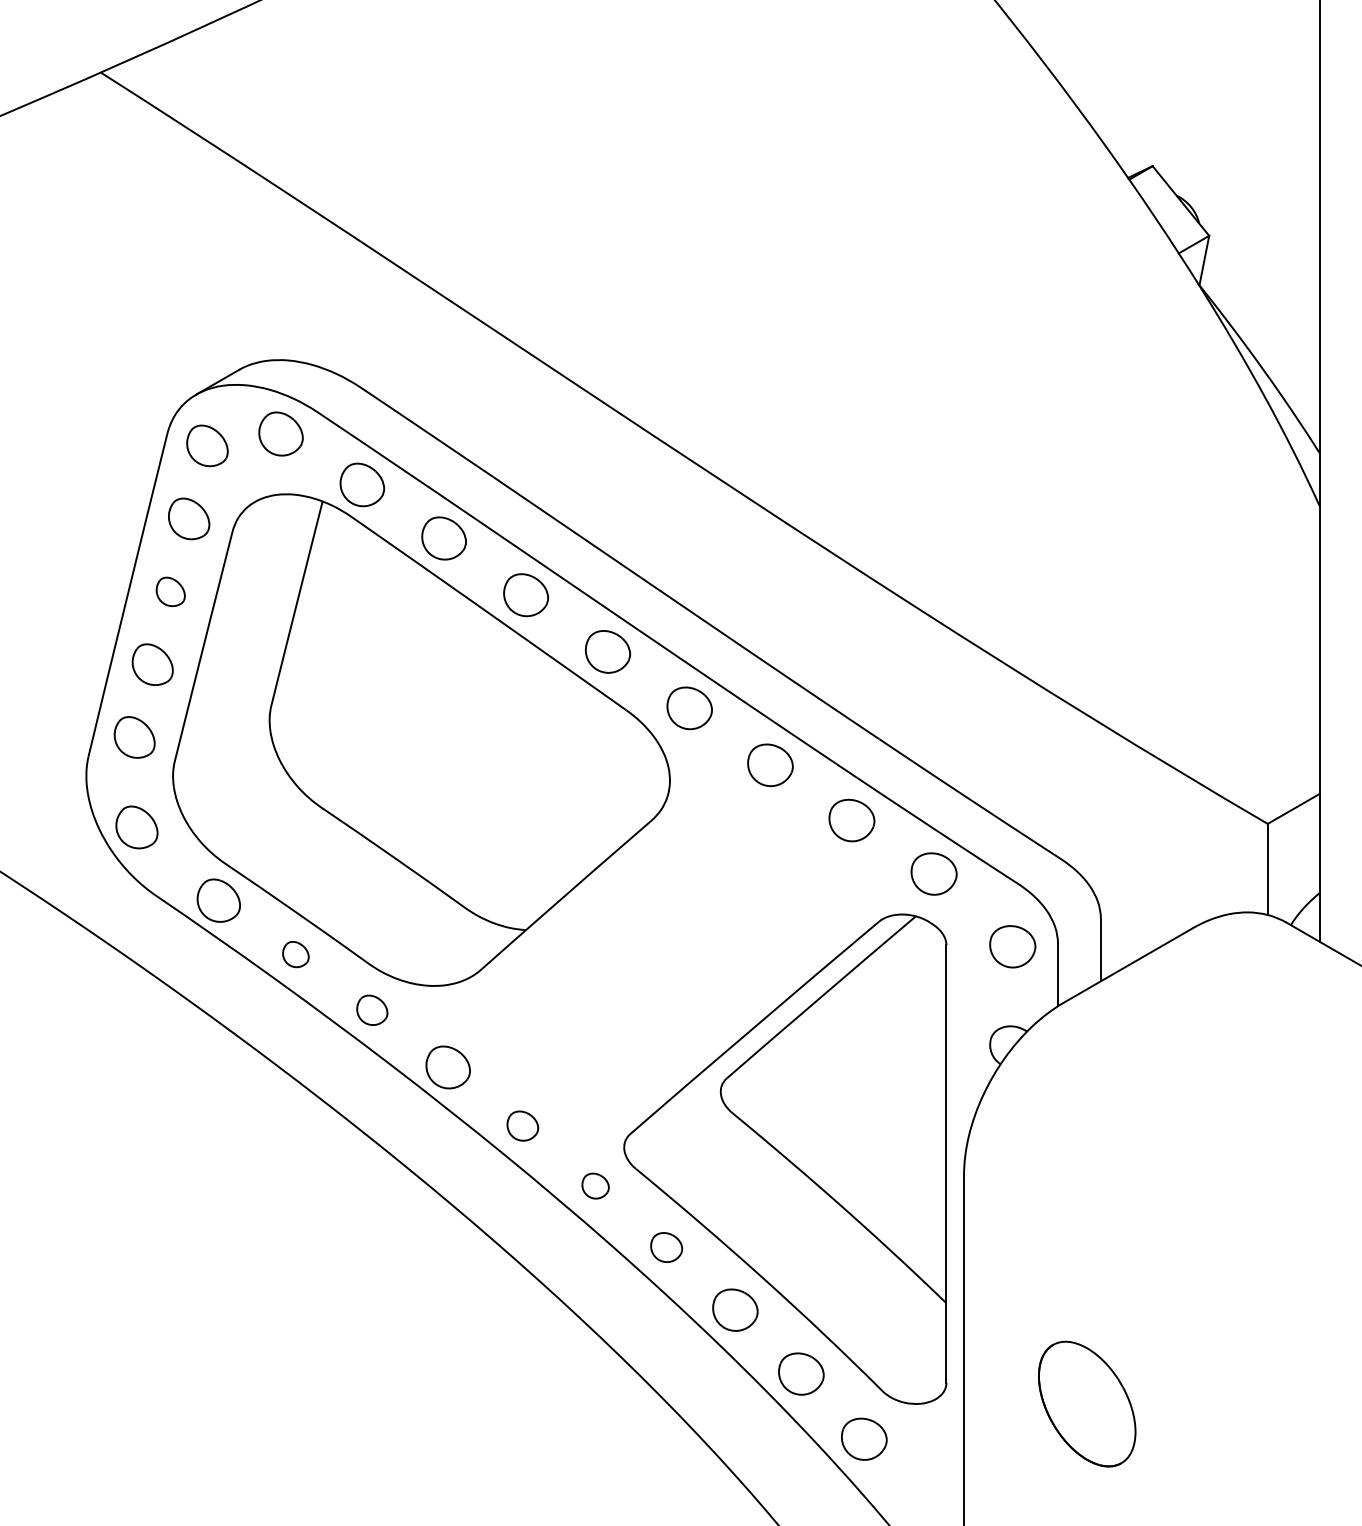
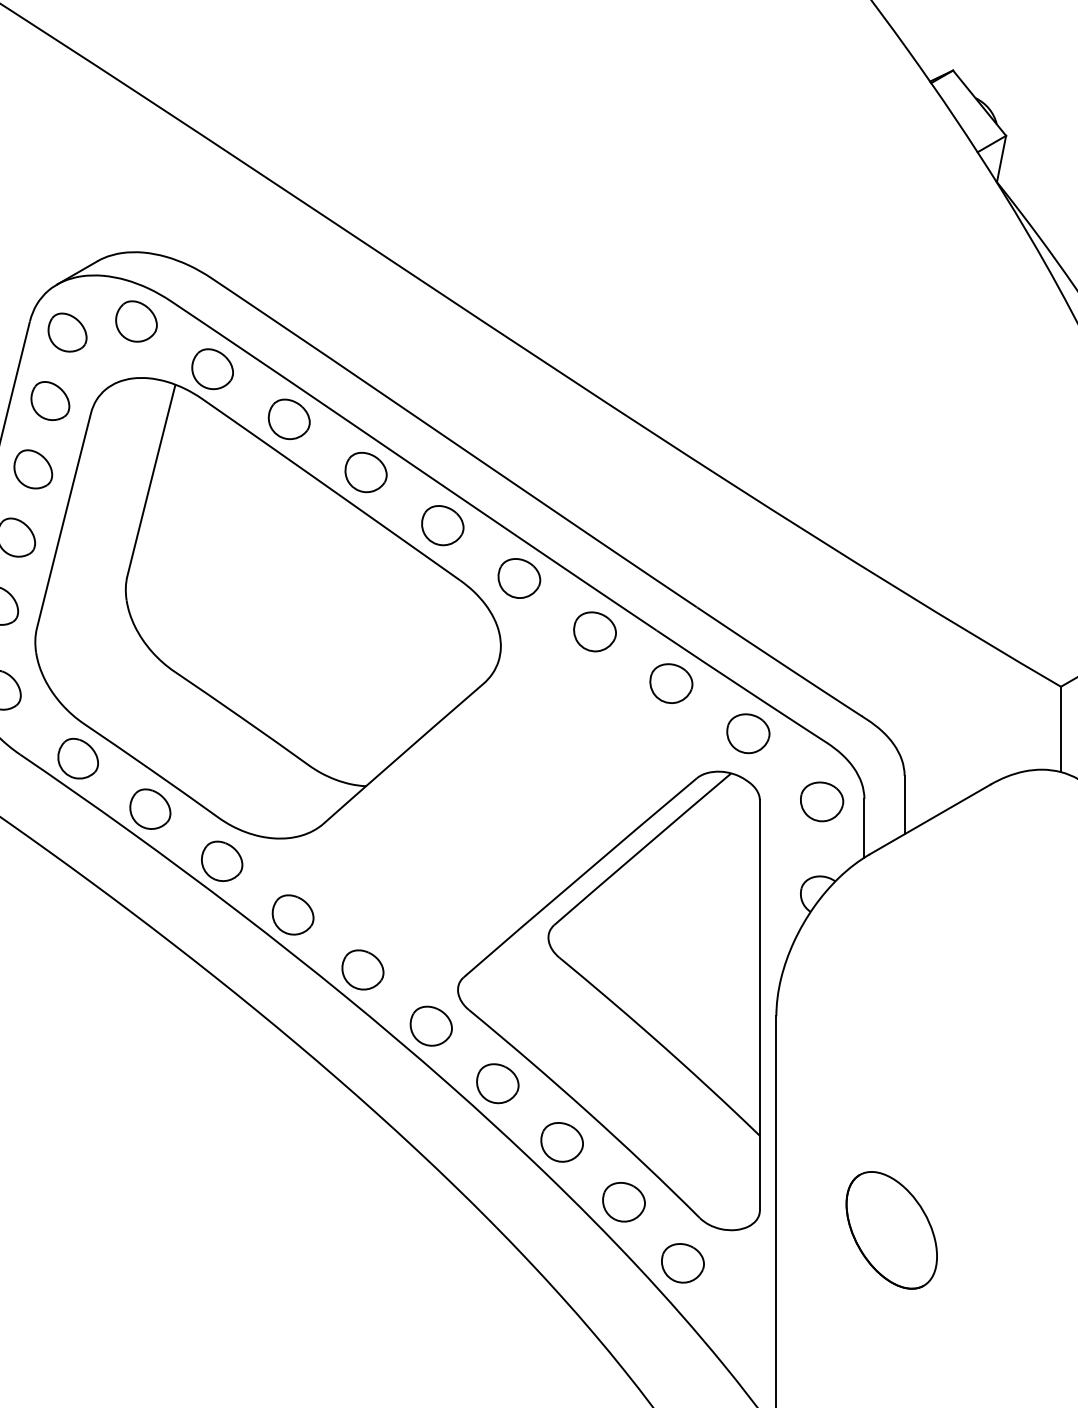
part: (170, 591) -> (32, 469), size x1.43
part: (295, 954) -> (150, 809), size x1.67
part: (371, 1010) -> (221, 861), size x1.43
part: (522, 1125) -> (362, 969), size x1.43
part: (595, 1185) -> (431, 1025), size x1.67
part: (666, 1247) -> (497, 1083), size x1.43

